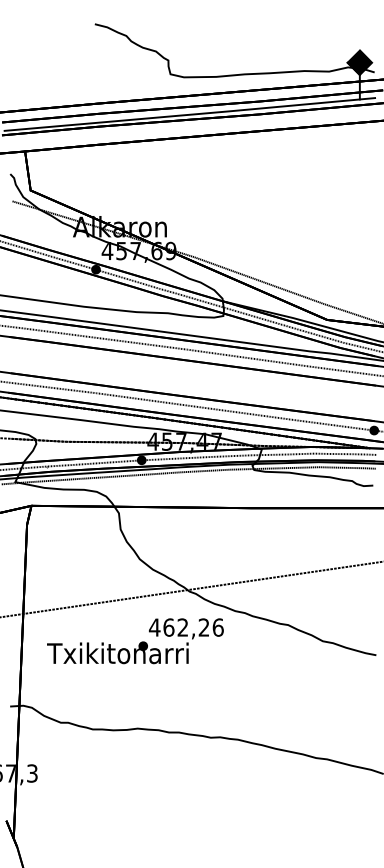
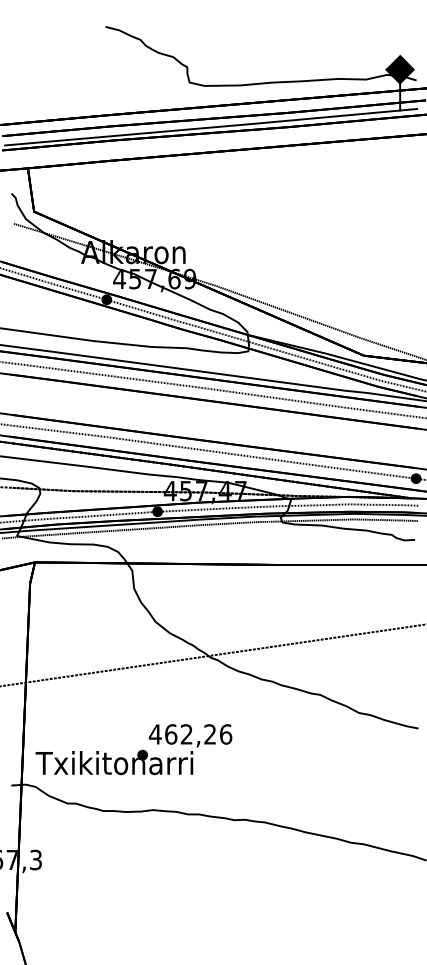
text: (135, 641) -> (133, 749), moved

